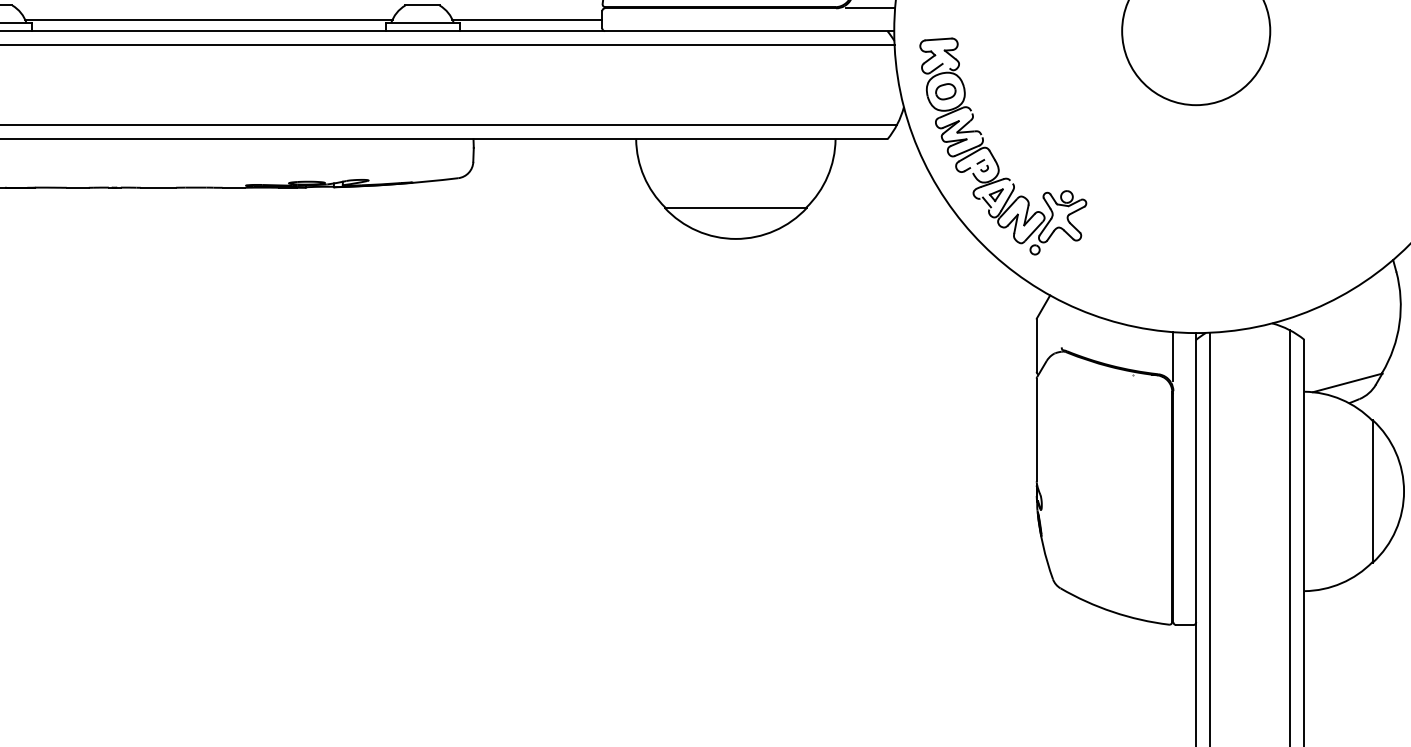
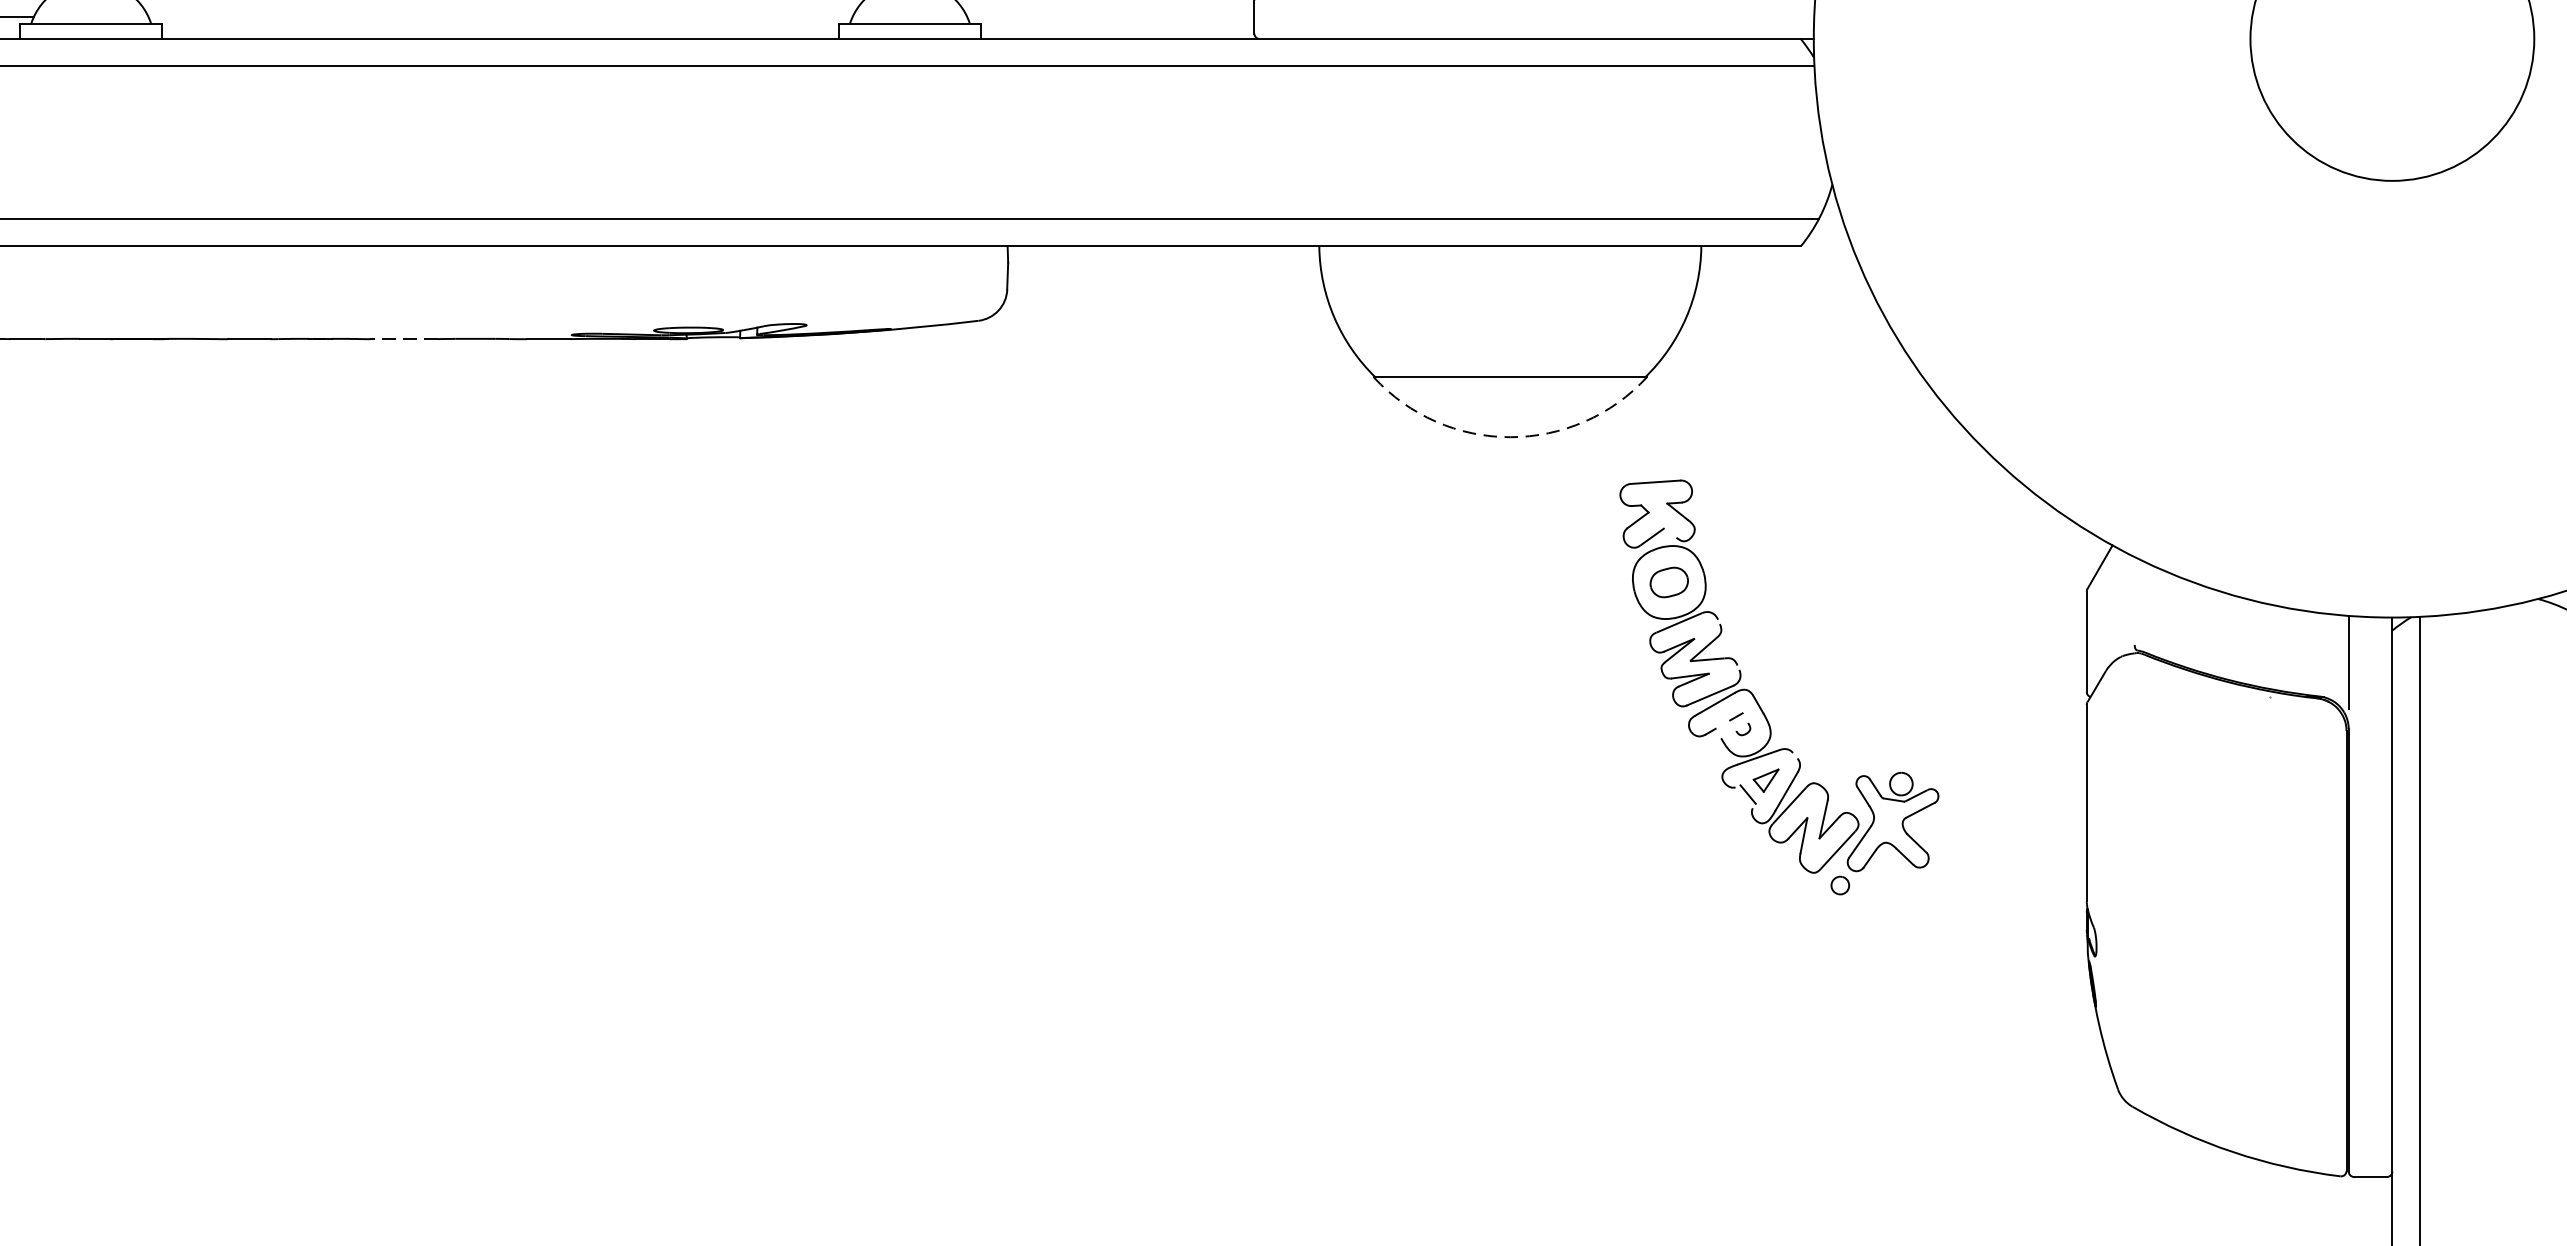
line: (208, 19) -> (499, 16), removed
line: (527, 19) -> (1111, 16), removed
part: (991, 151) -> (1756, 696), moved
line: (158, 187) -> (404, 338), solid -> dashed
arc: (735, 238) -> (1509, 436), solid -> dashed

